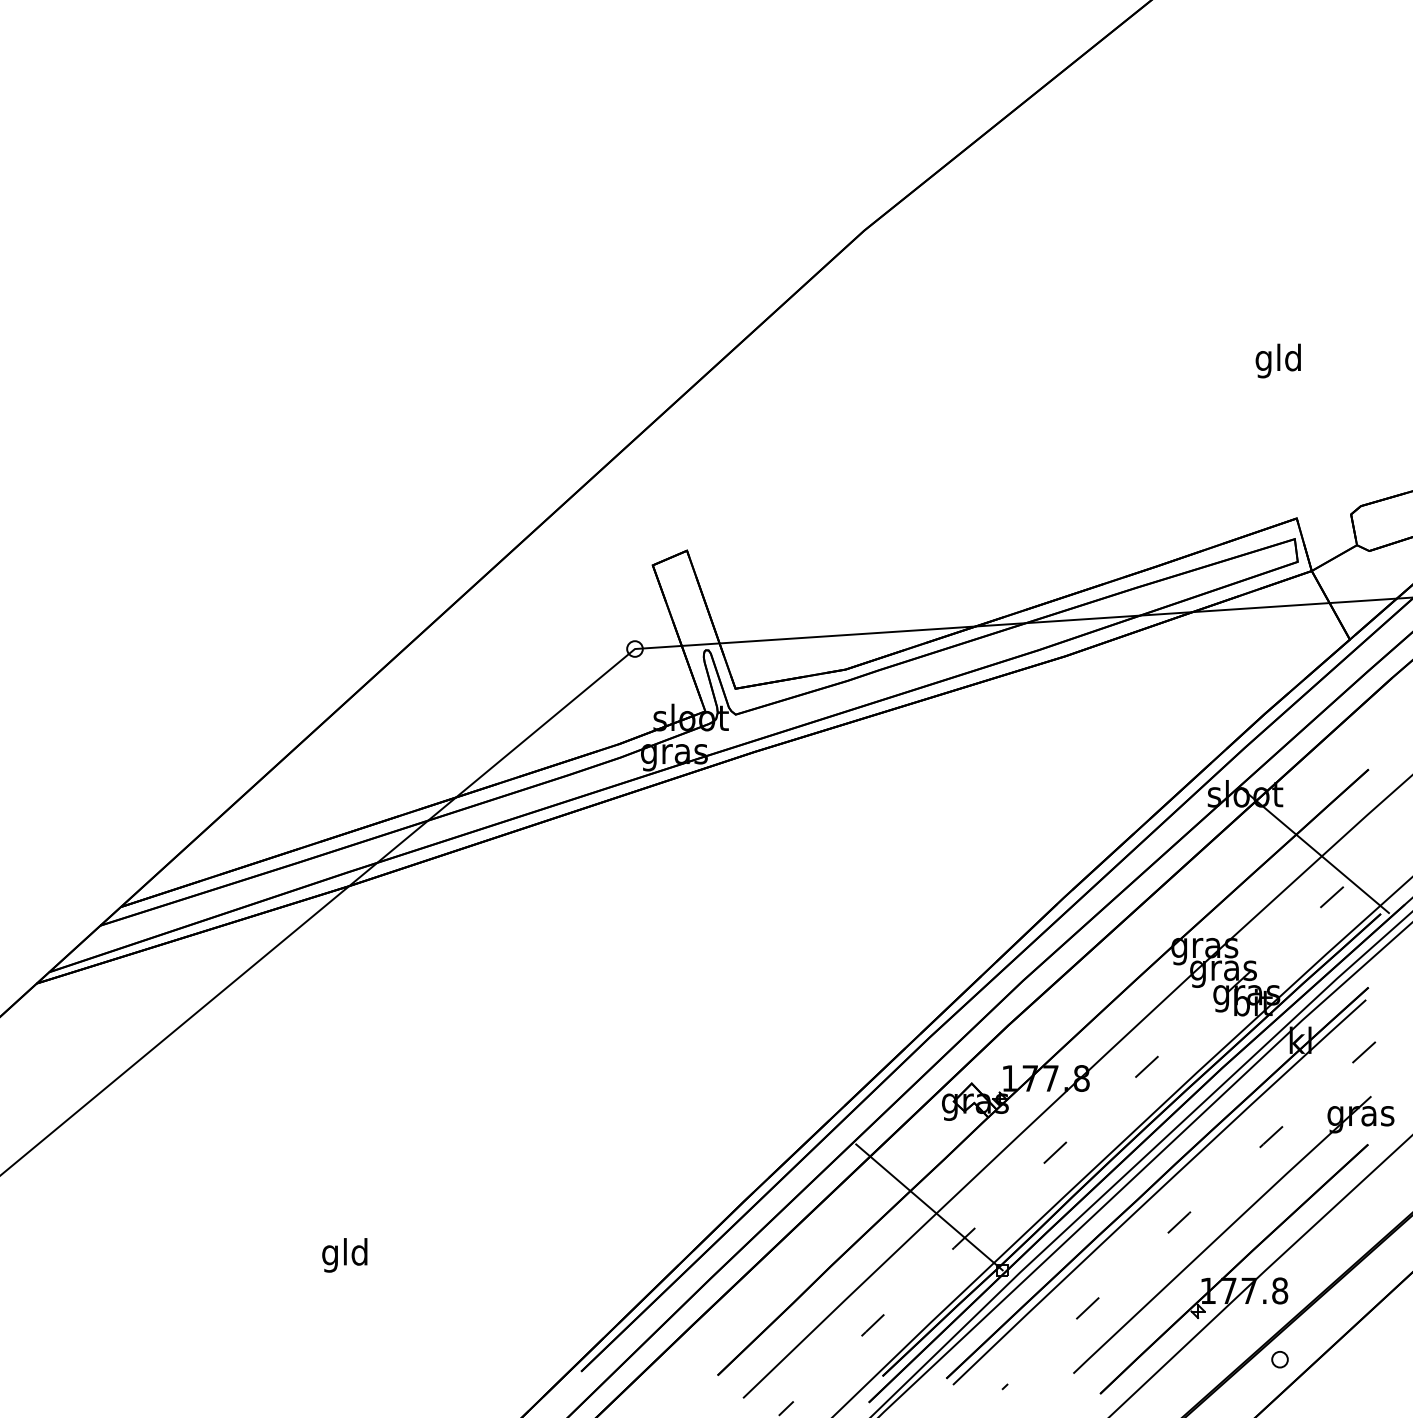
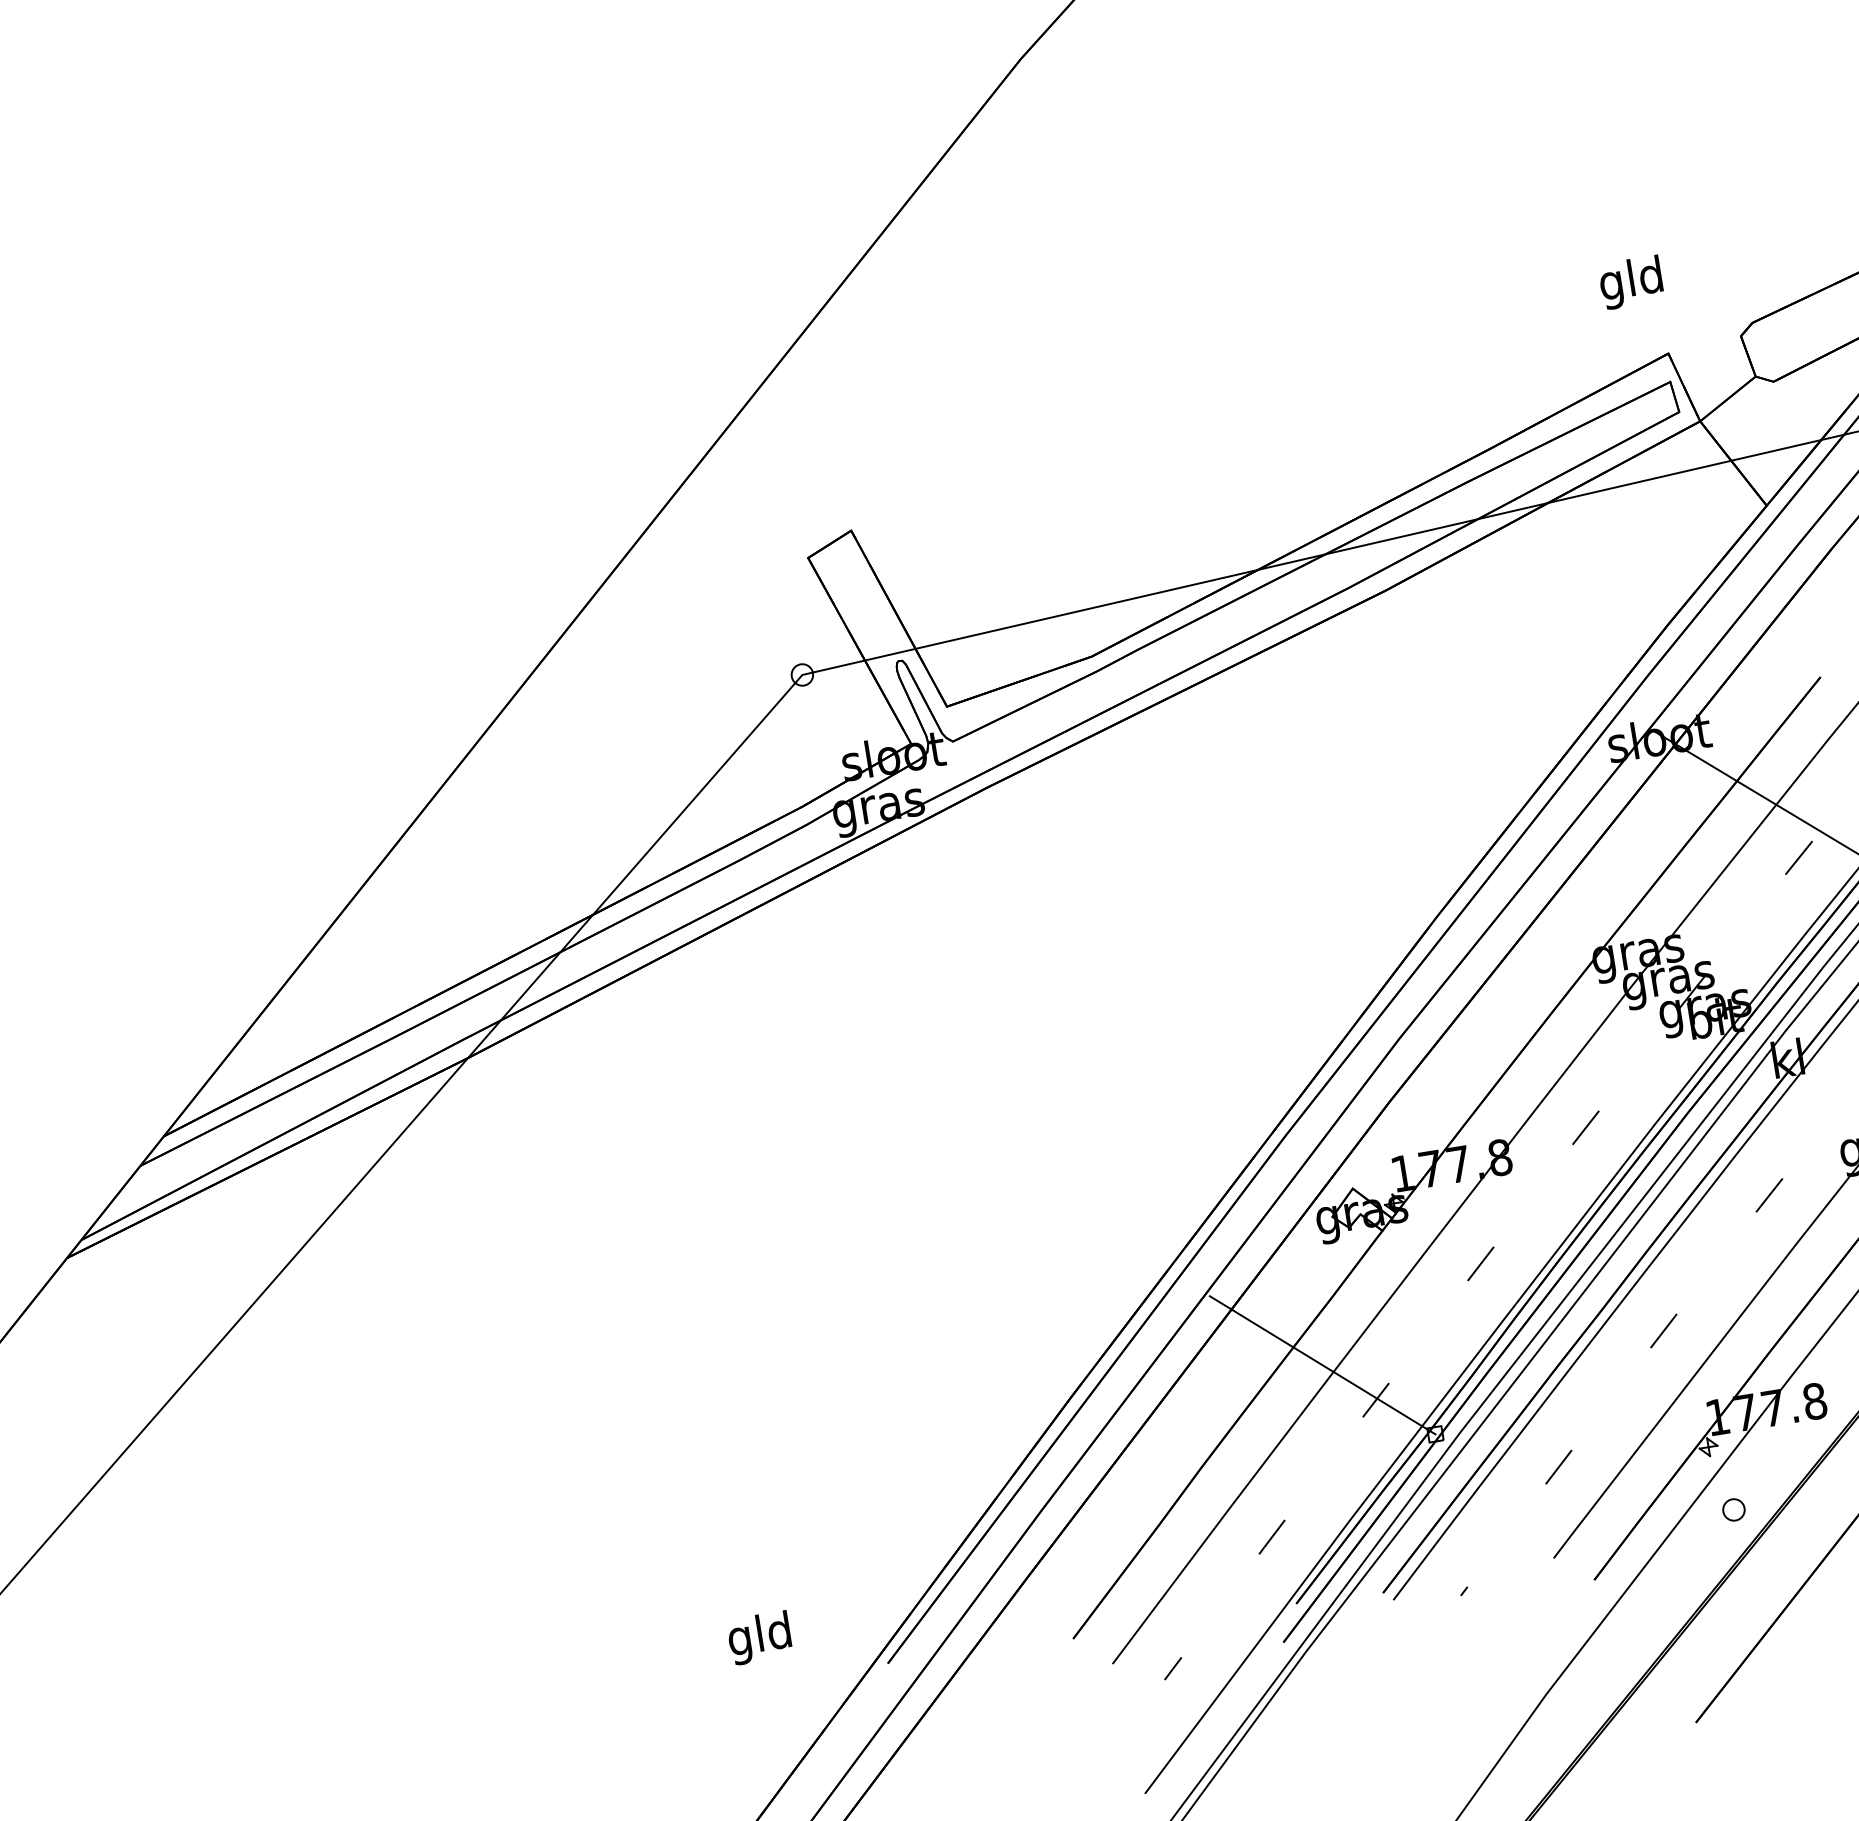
text: (1277, 360) -> (1630, 282), moved
text: (344, 1255) -> (759, 1638), moved
part: (1279, 1359) -> (1733, 1509), moved

